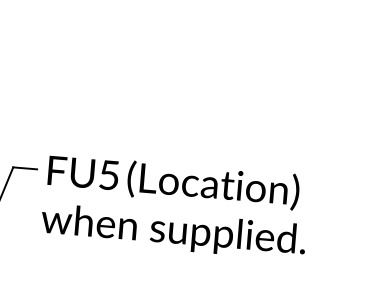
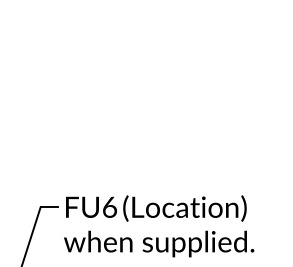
text: (108, 174) -> (109, 206), FU5 -> FU6

